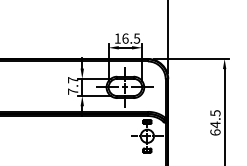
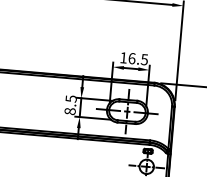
text: (73, 85) -> (71, 104), 7.7 -> 8.5

